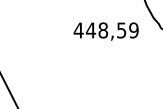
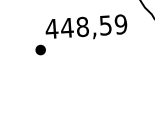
part: (68, 46) -> (40, 49), added

